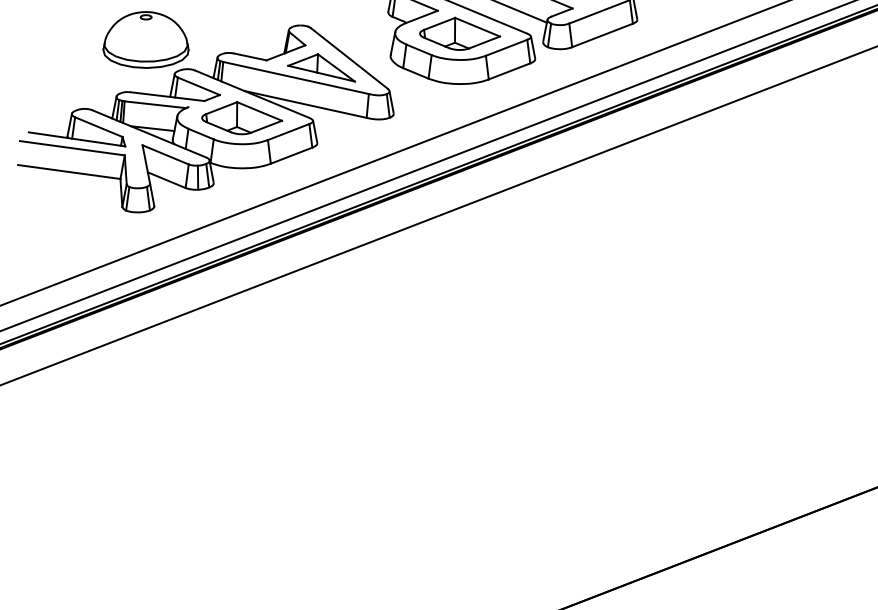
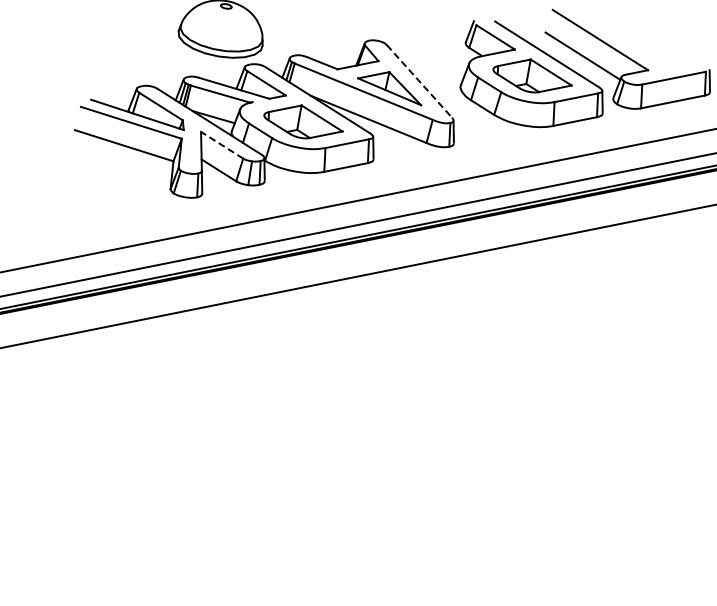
line: (349, 58) -> (419, 81), solid -> dashed
line: (165, 154) -> (222, 144), solid -> dashed

